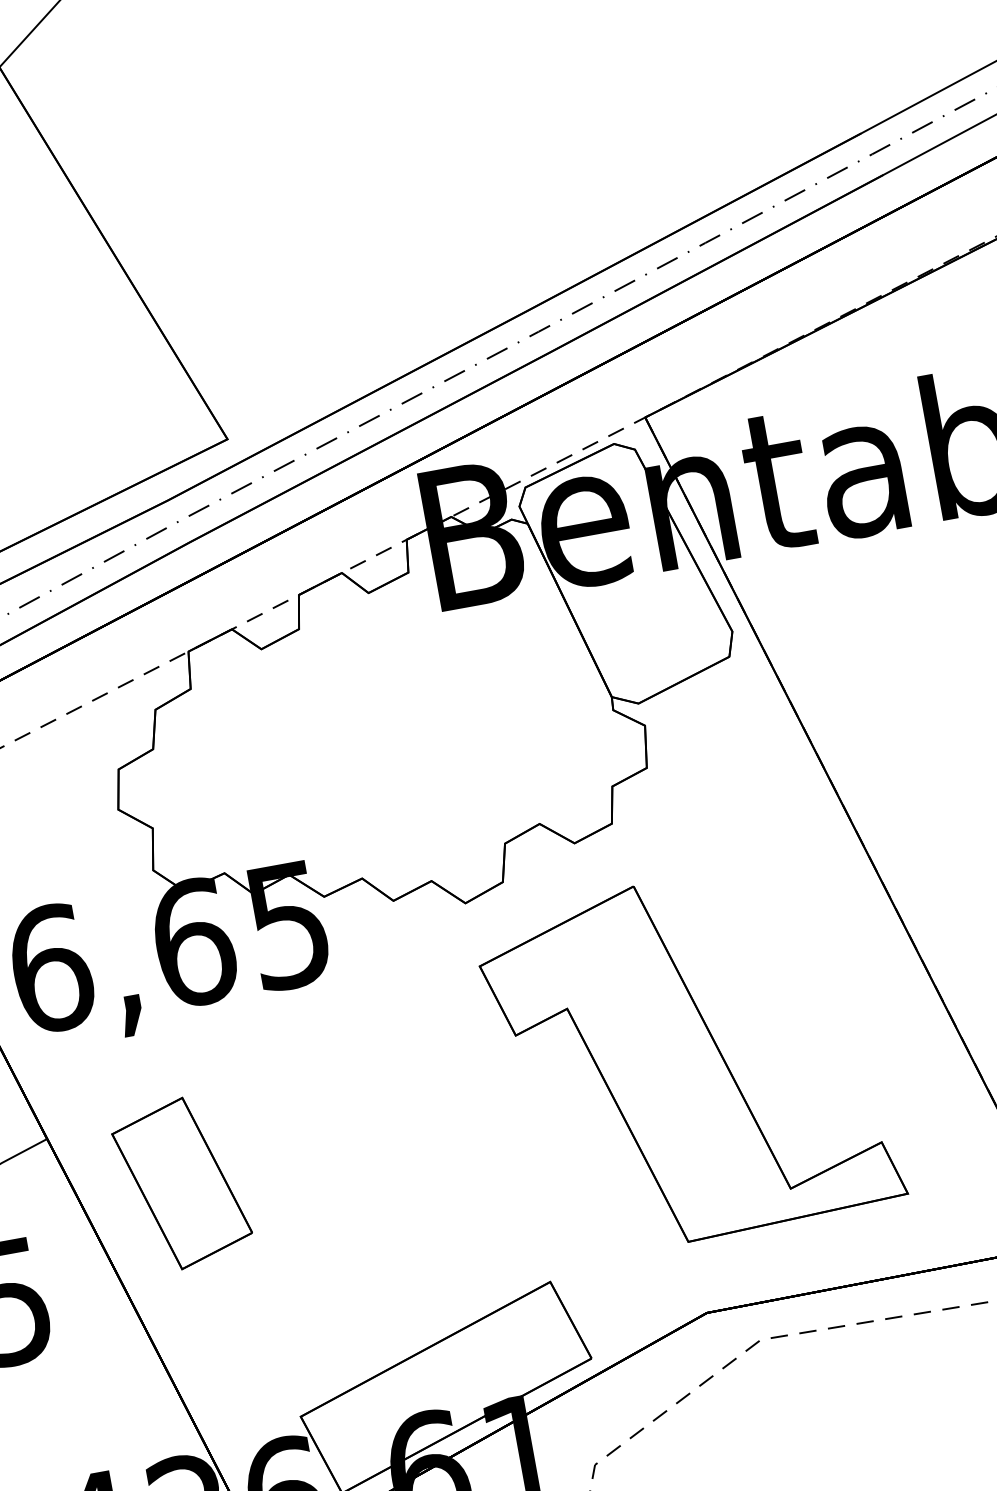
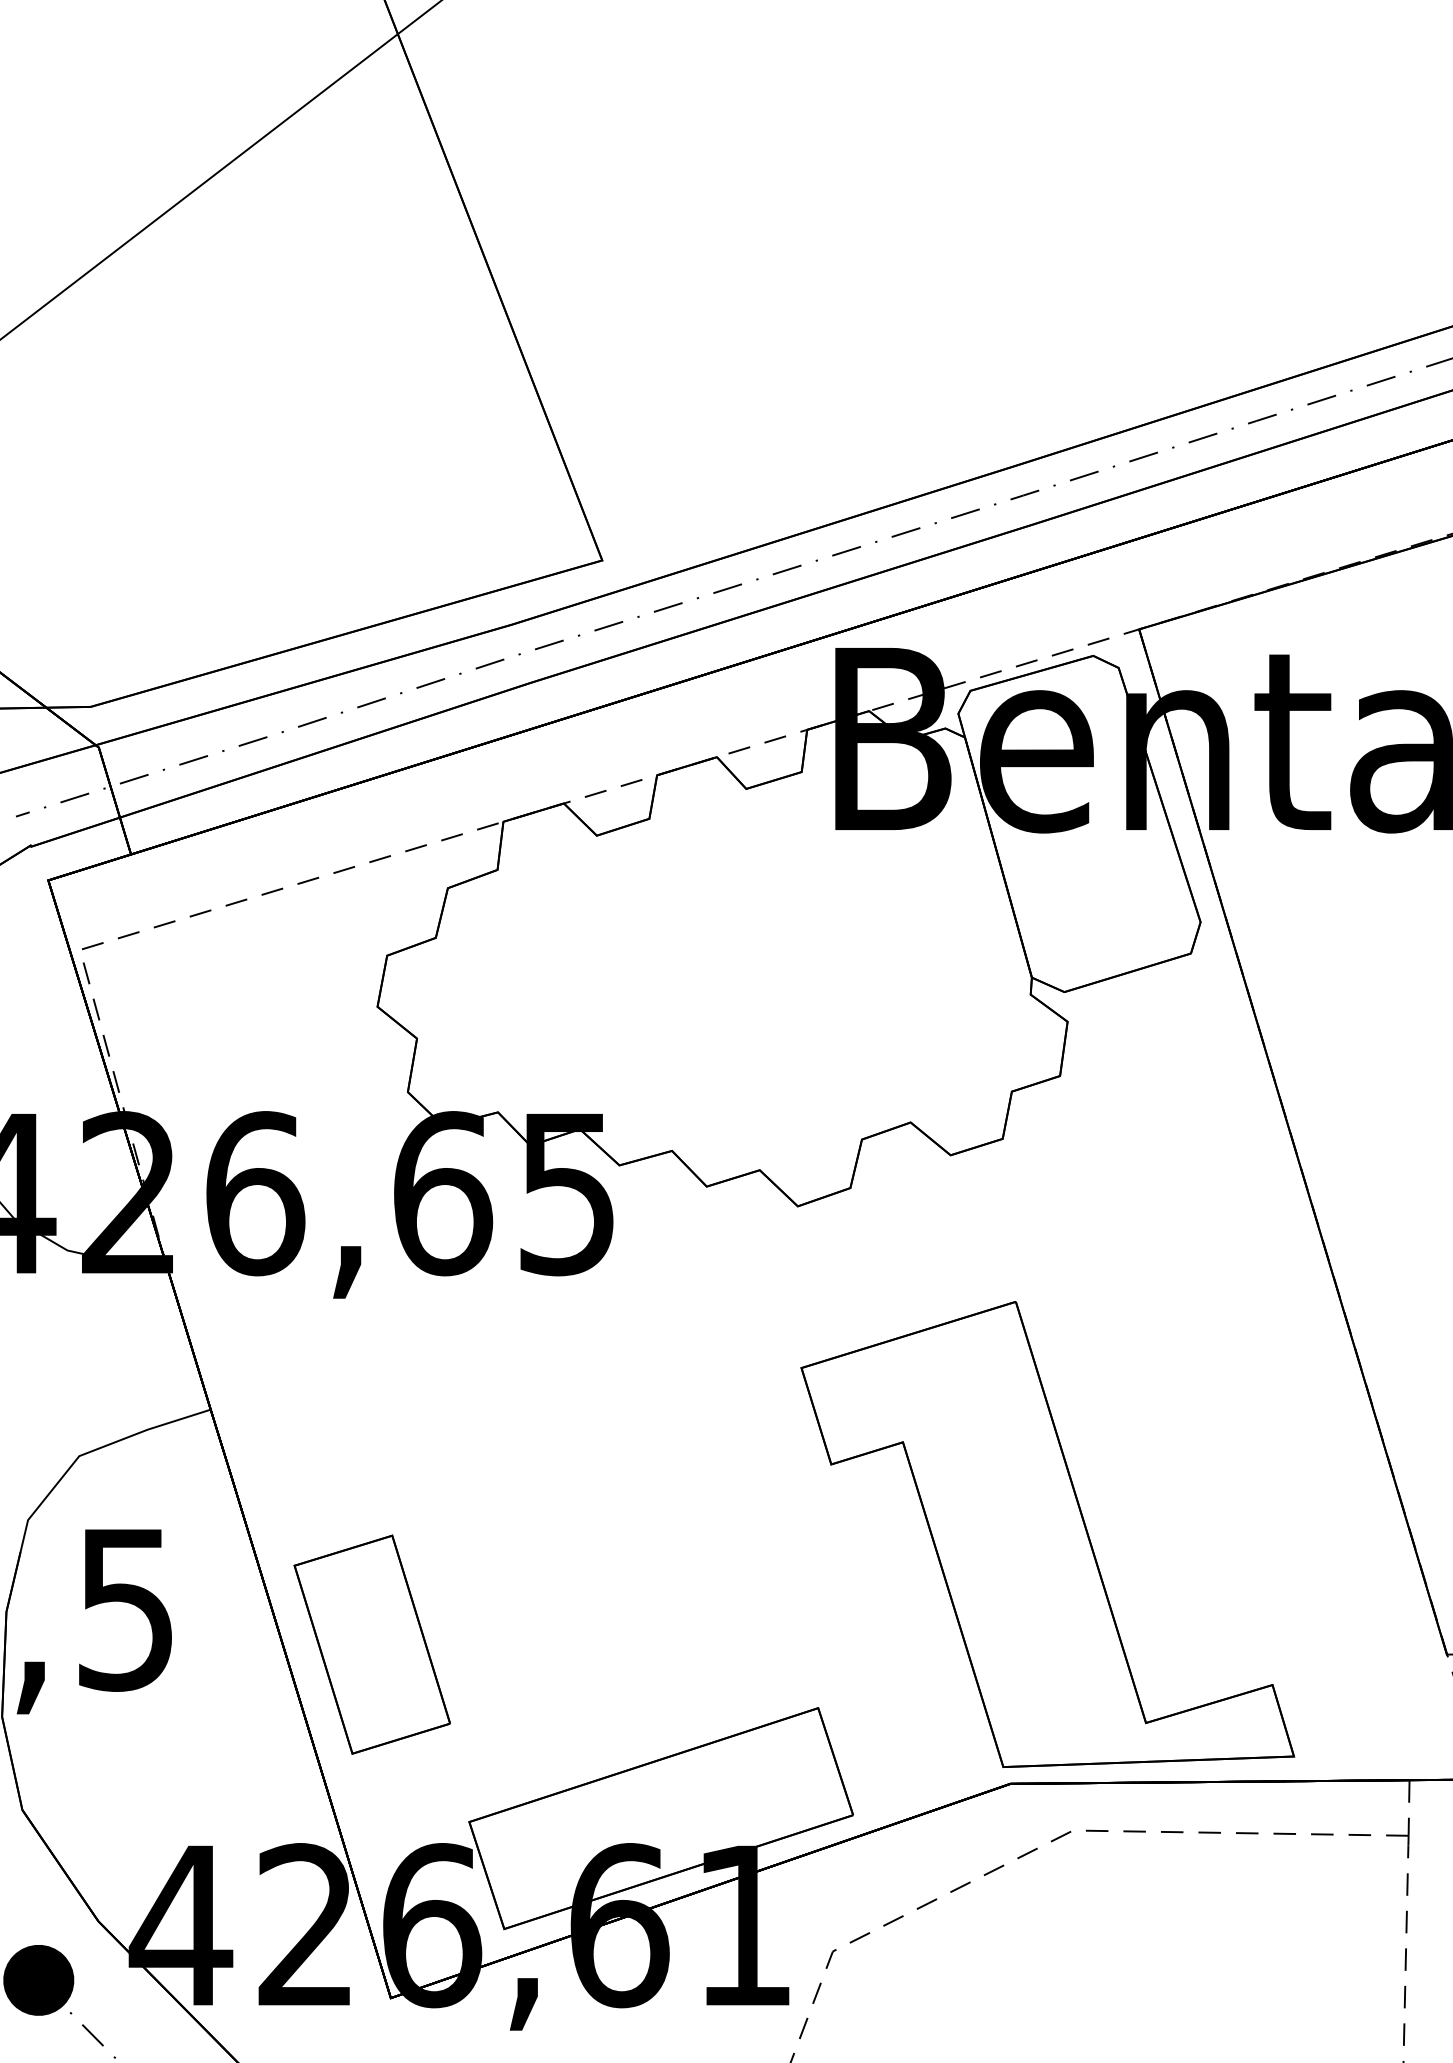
part: (689, 1058) -> (1047, 1534), moved
part: (181, 1183) -> (371, 1644), moved

